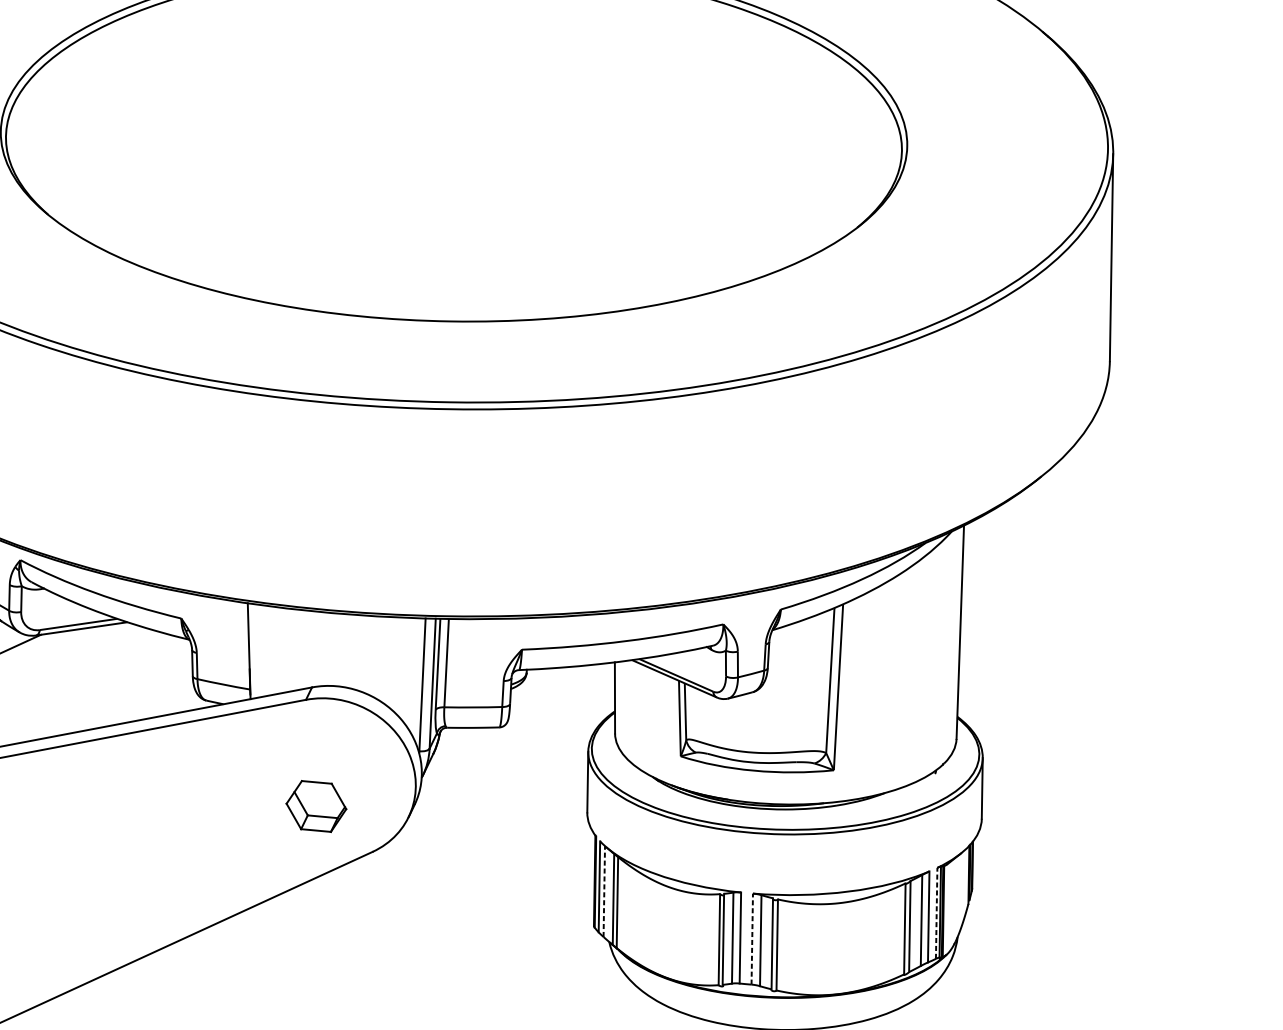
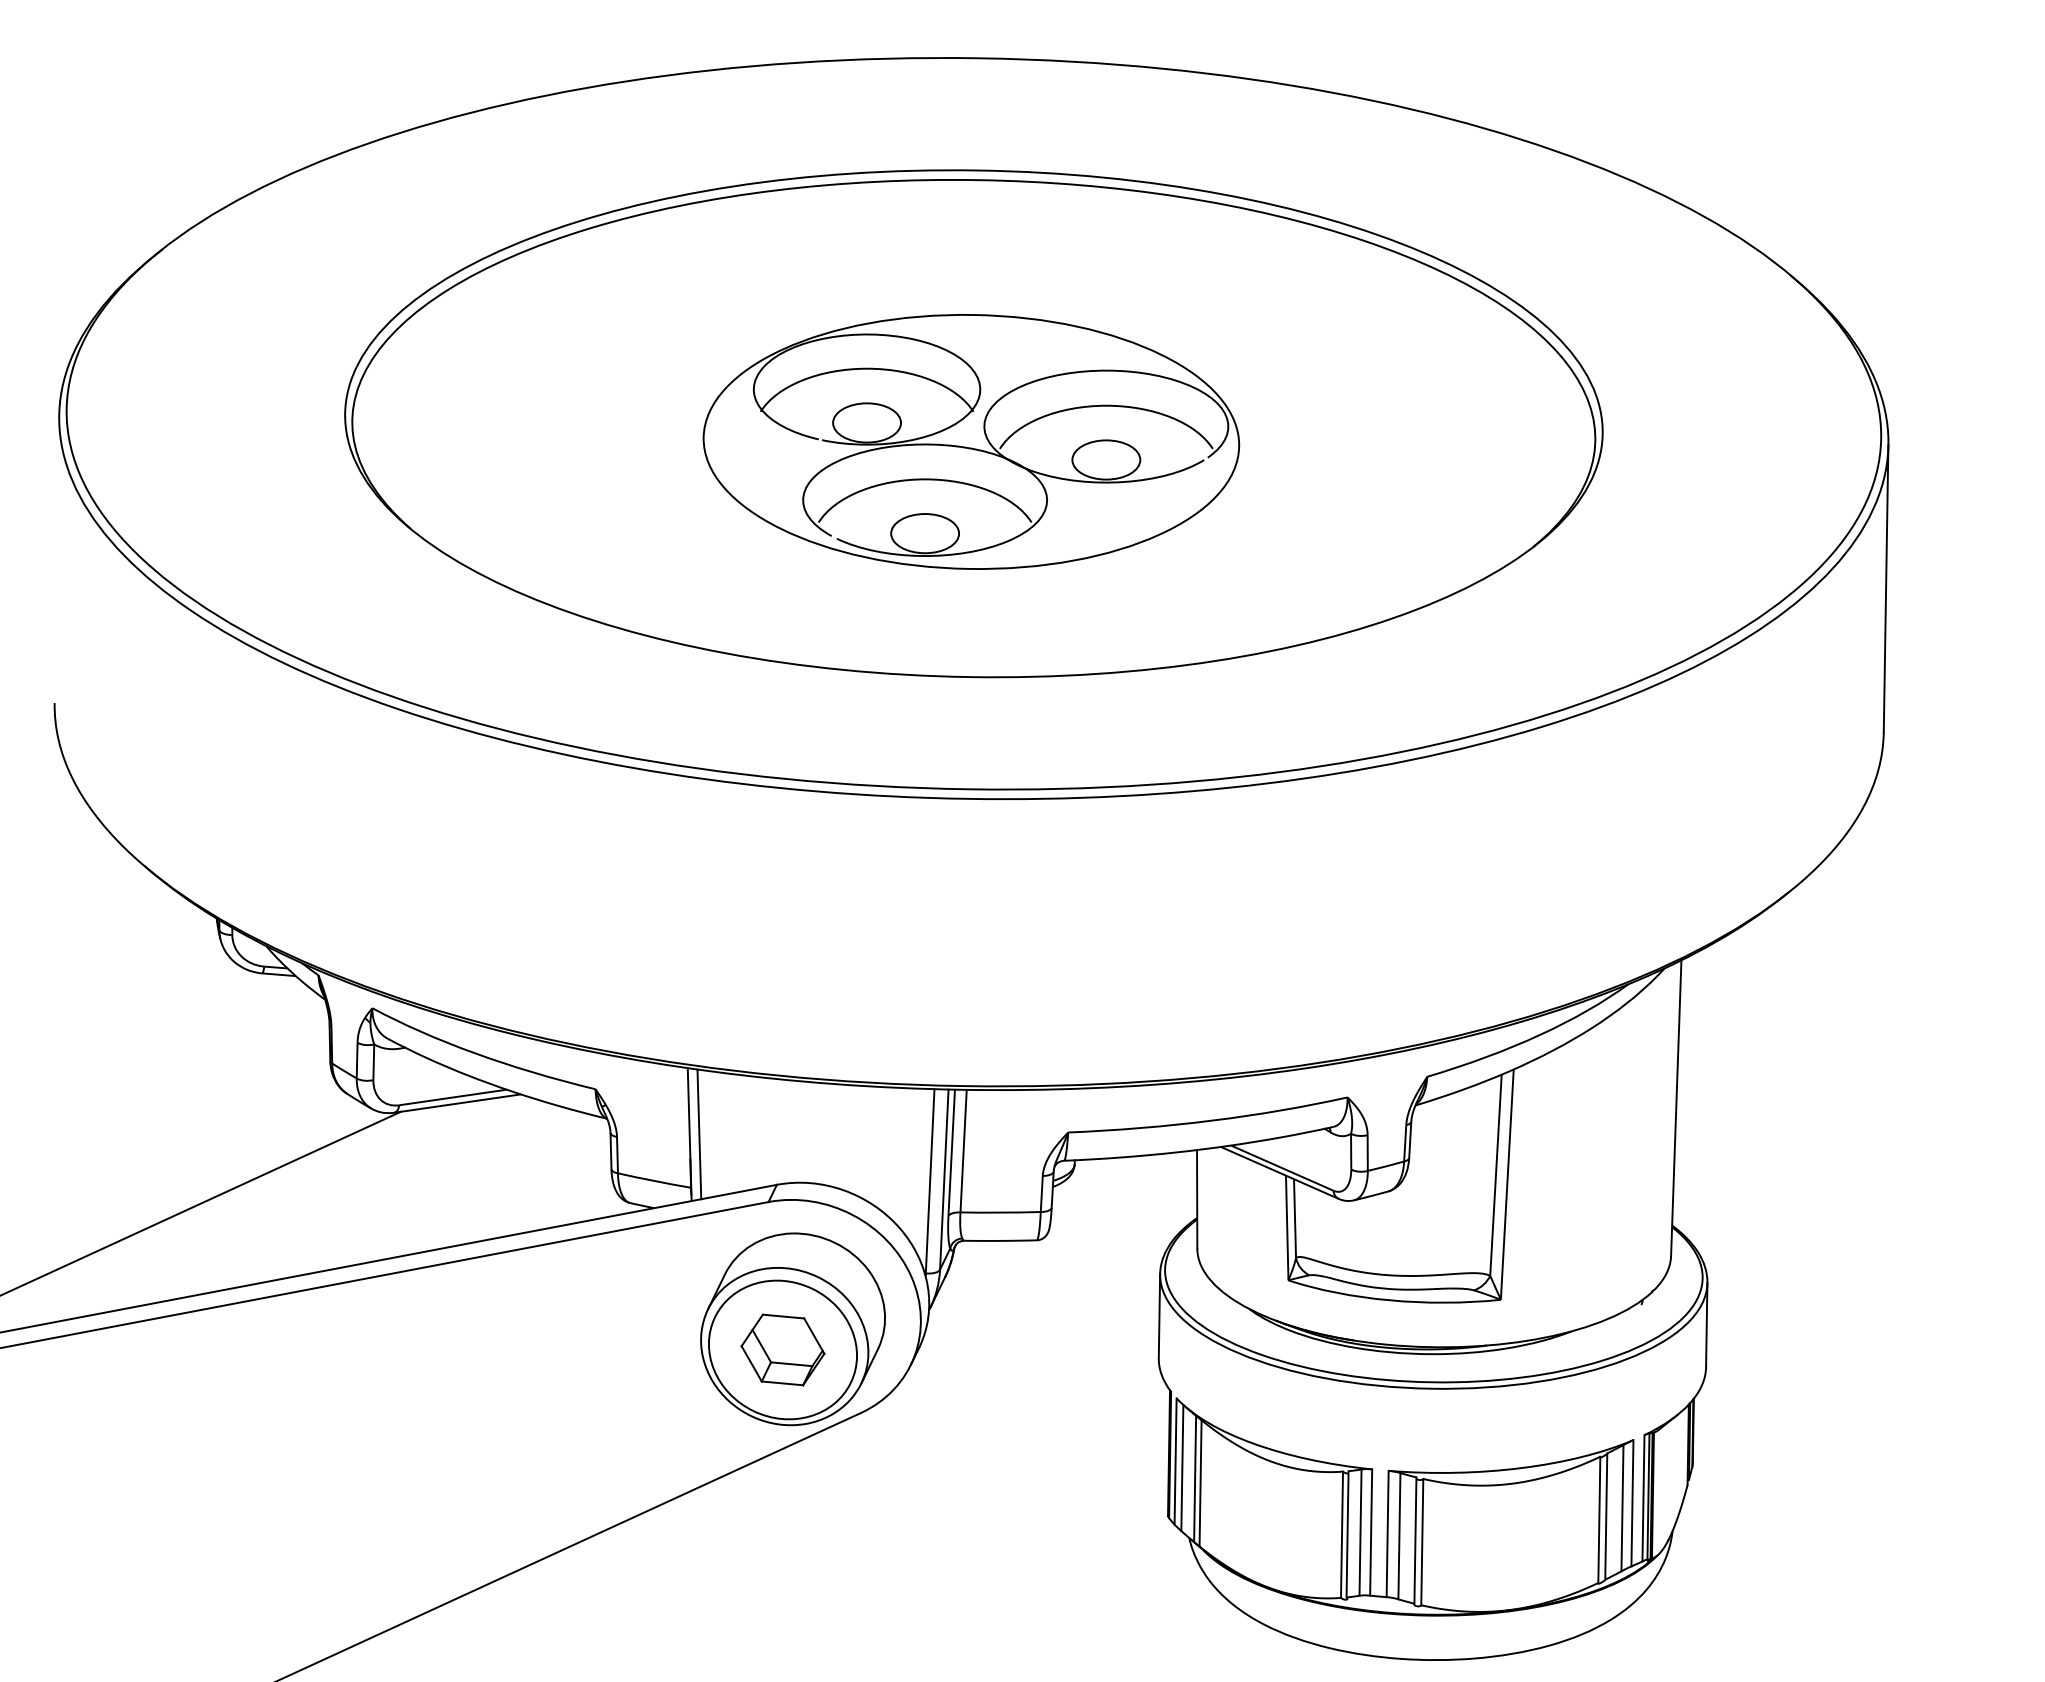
part: (452, 151) -> (971, 441), added
line: (256, 651) -> (699, 1134), added
part: (323, 791) -> (792, 1329), added
line: (604, 891) -> (1182, 1467), dashed -> solid
line: (936, 912) -> (1643, 1497), dashed -> solid
line: (752, 938) -> (1387, 1533), dashed -> solid

